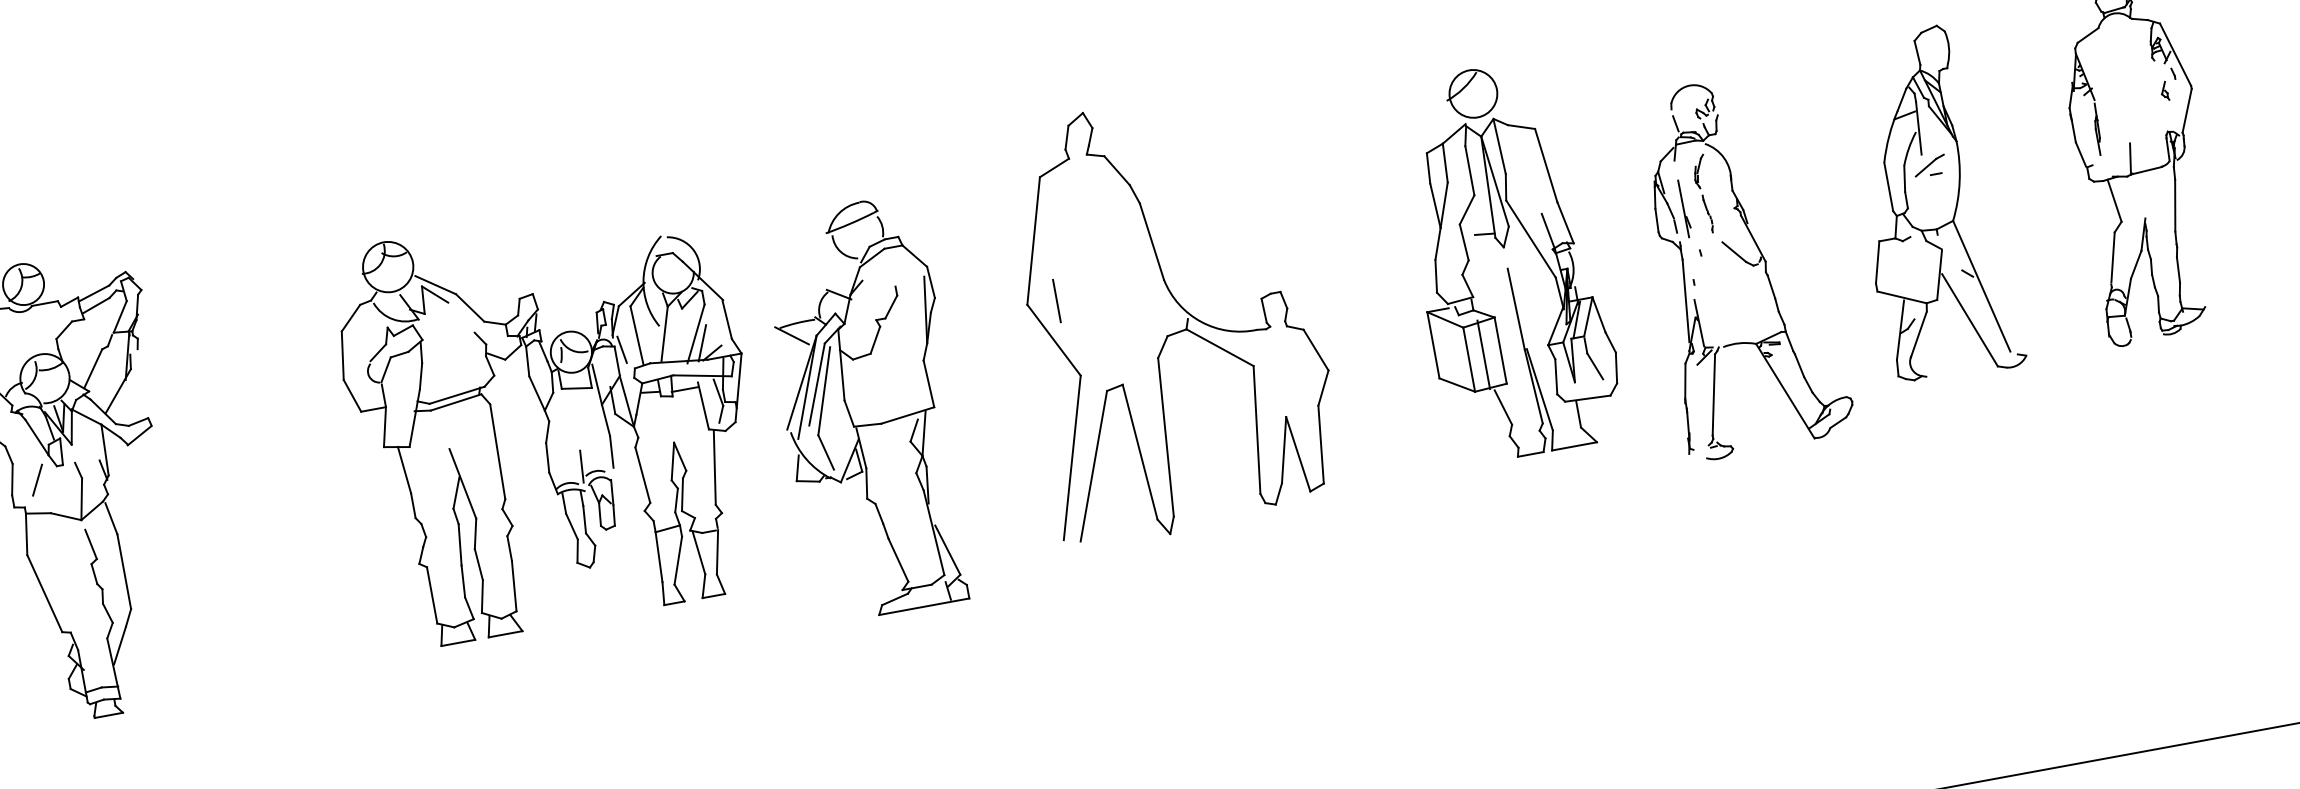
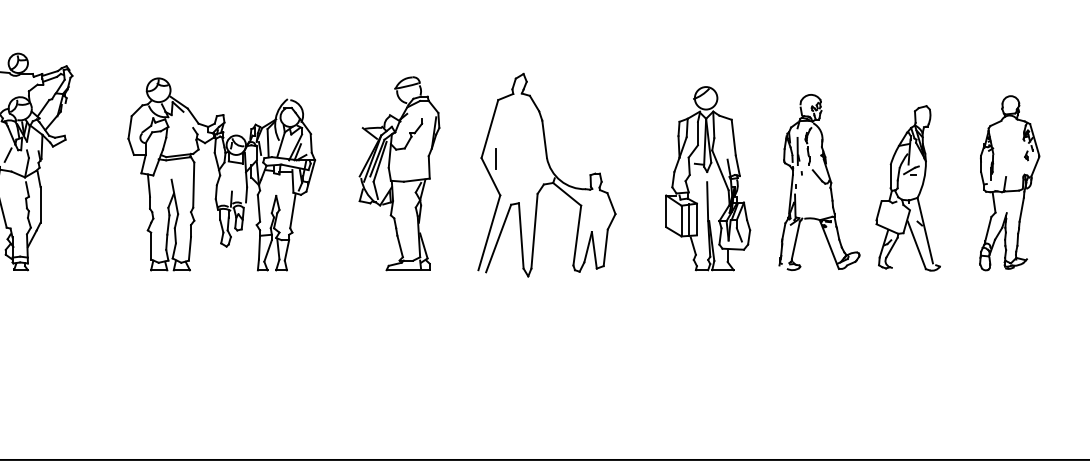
part: (1740, 265) -> (819, 182), moved
part: (869, 408) -> (399, 173), moved
part: (551, 418) -> (221, 174), moved

